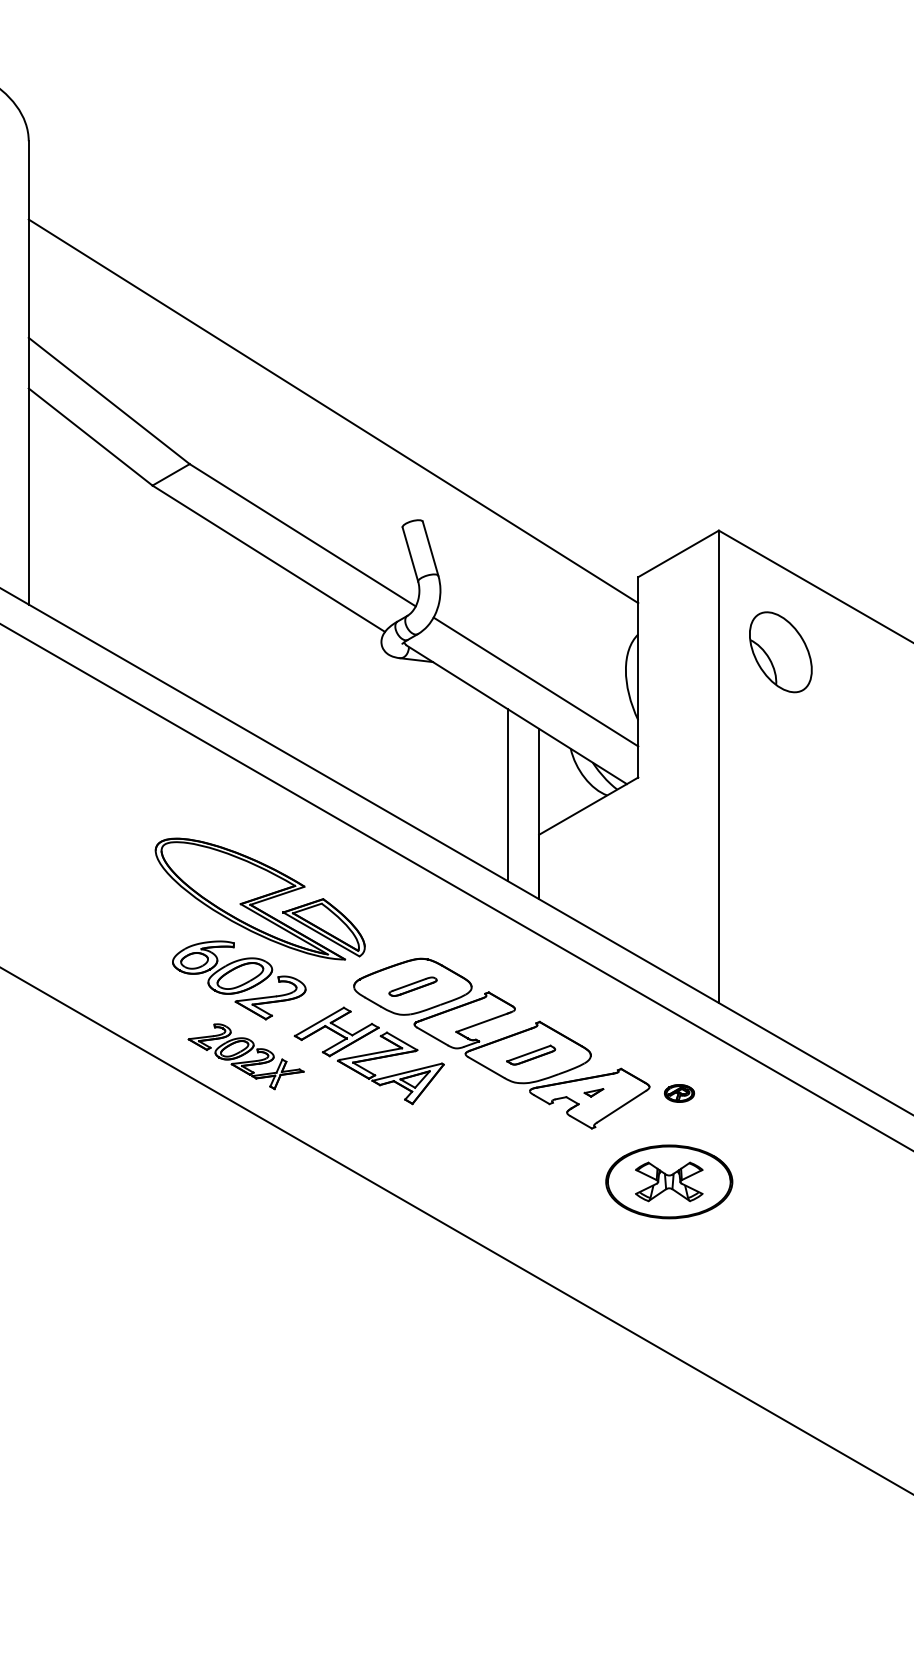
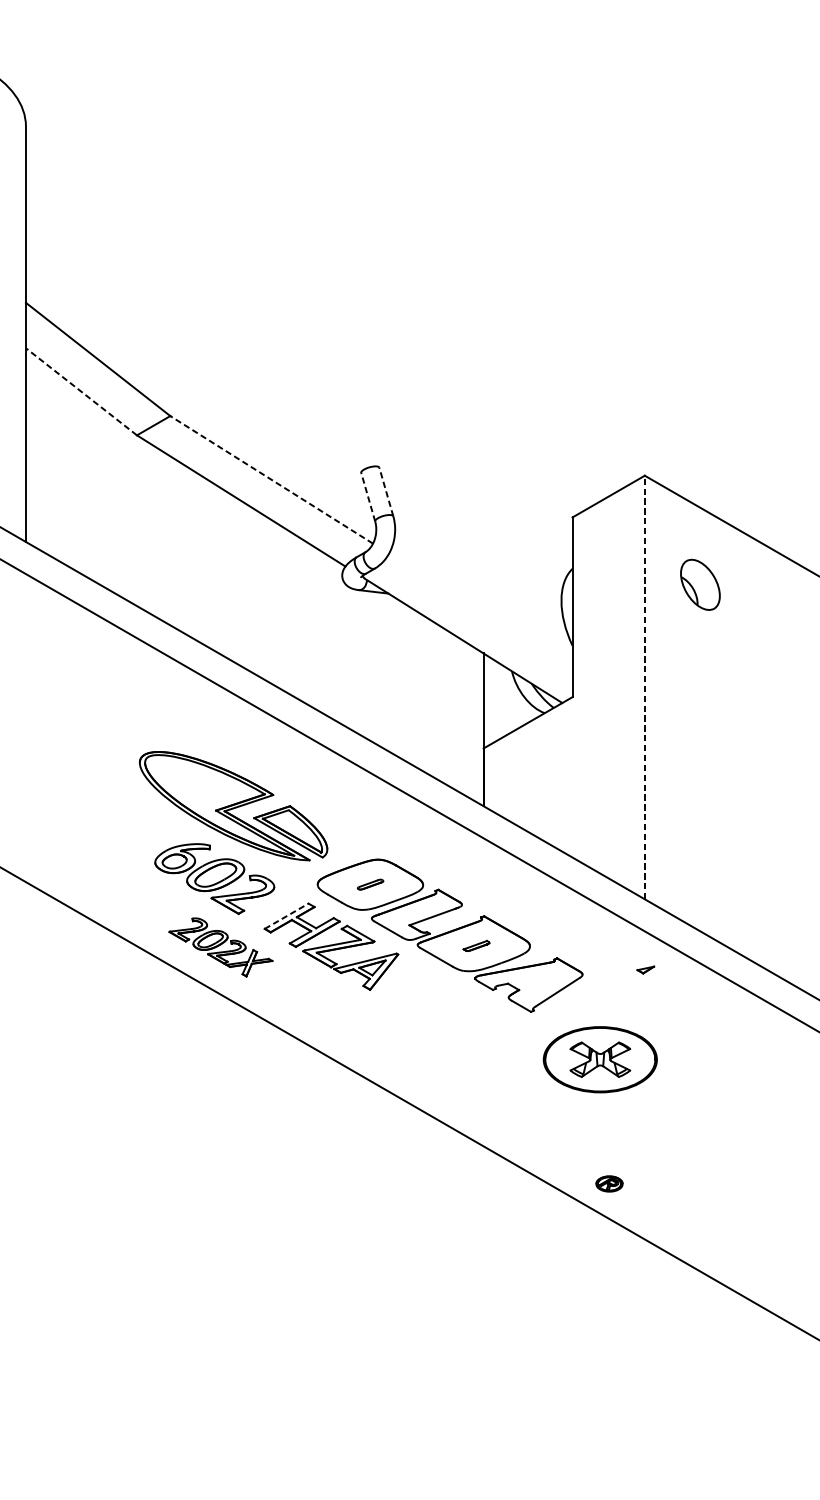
line: (333, 411) -> (299, 368), removed
line: (90, 437) -> (81, 392), solid -> dashed
line: (302, 535) -> (271, 480), solid -> dashed
line: (430, 548) -> (386, 491), solid -> dashed
line: (410, 554) -> (368, 497), solid -> dashed
part: (780, 652) -> (700, 585), size x0.7
line: (535, 681) -> (480, 611), removed
line: (718, 766) -> (644, 687), solid -> dashed
line: (508, 795) -> (456, 713), removed
part: (412, 986) -> (370, 884), size x0.6
line: (319, 1021) -> (286, 915), solid -> dashed
part: (531, 1054) -> (476, 945), size x0.6
part: (593, 1092) -> (645, 969), moved
part: (679, 1093) -> (609, 1184), moved

